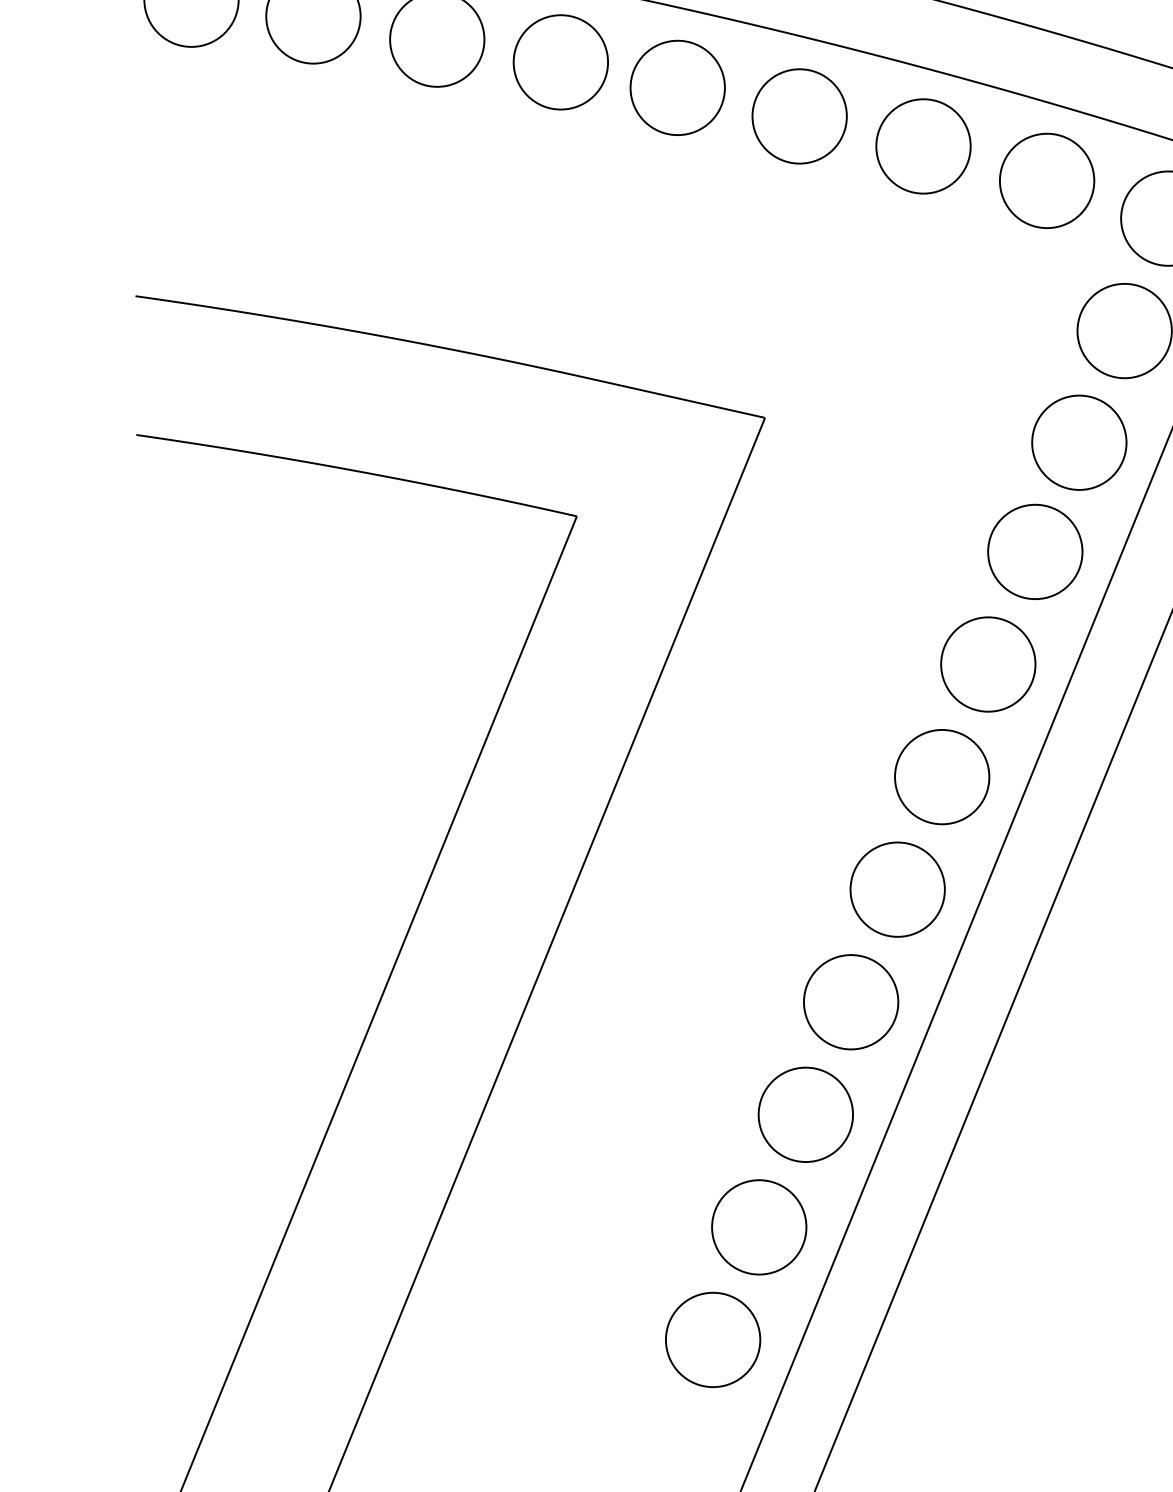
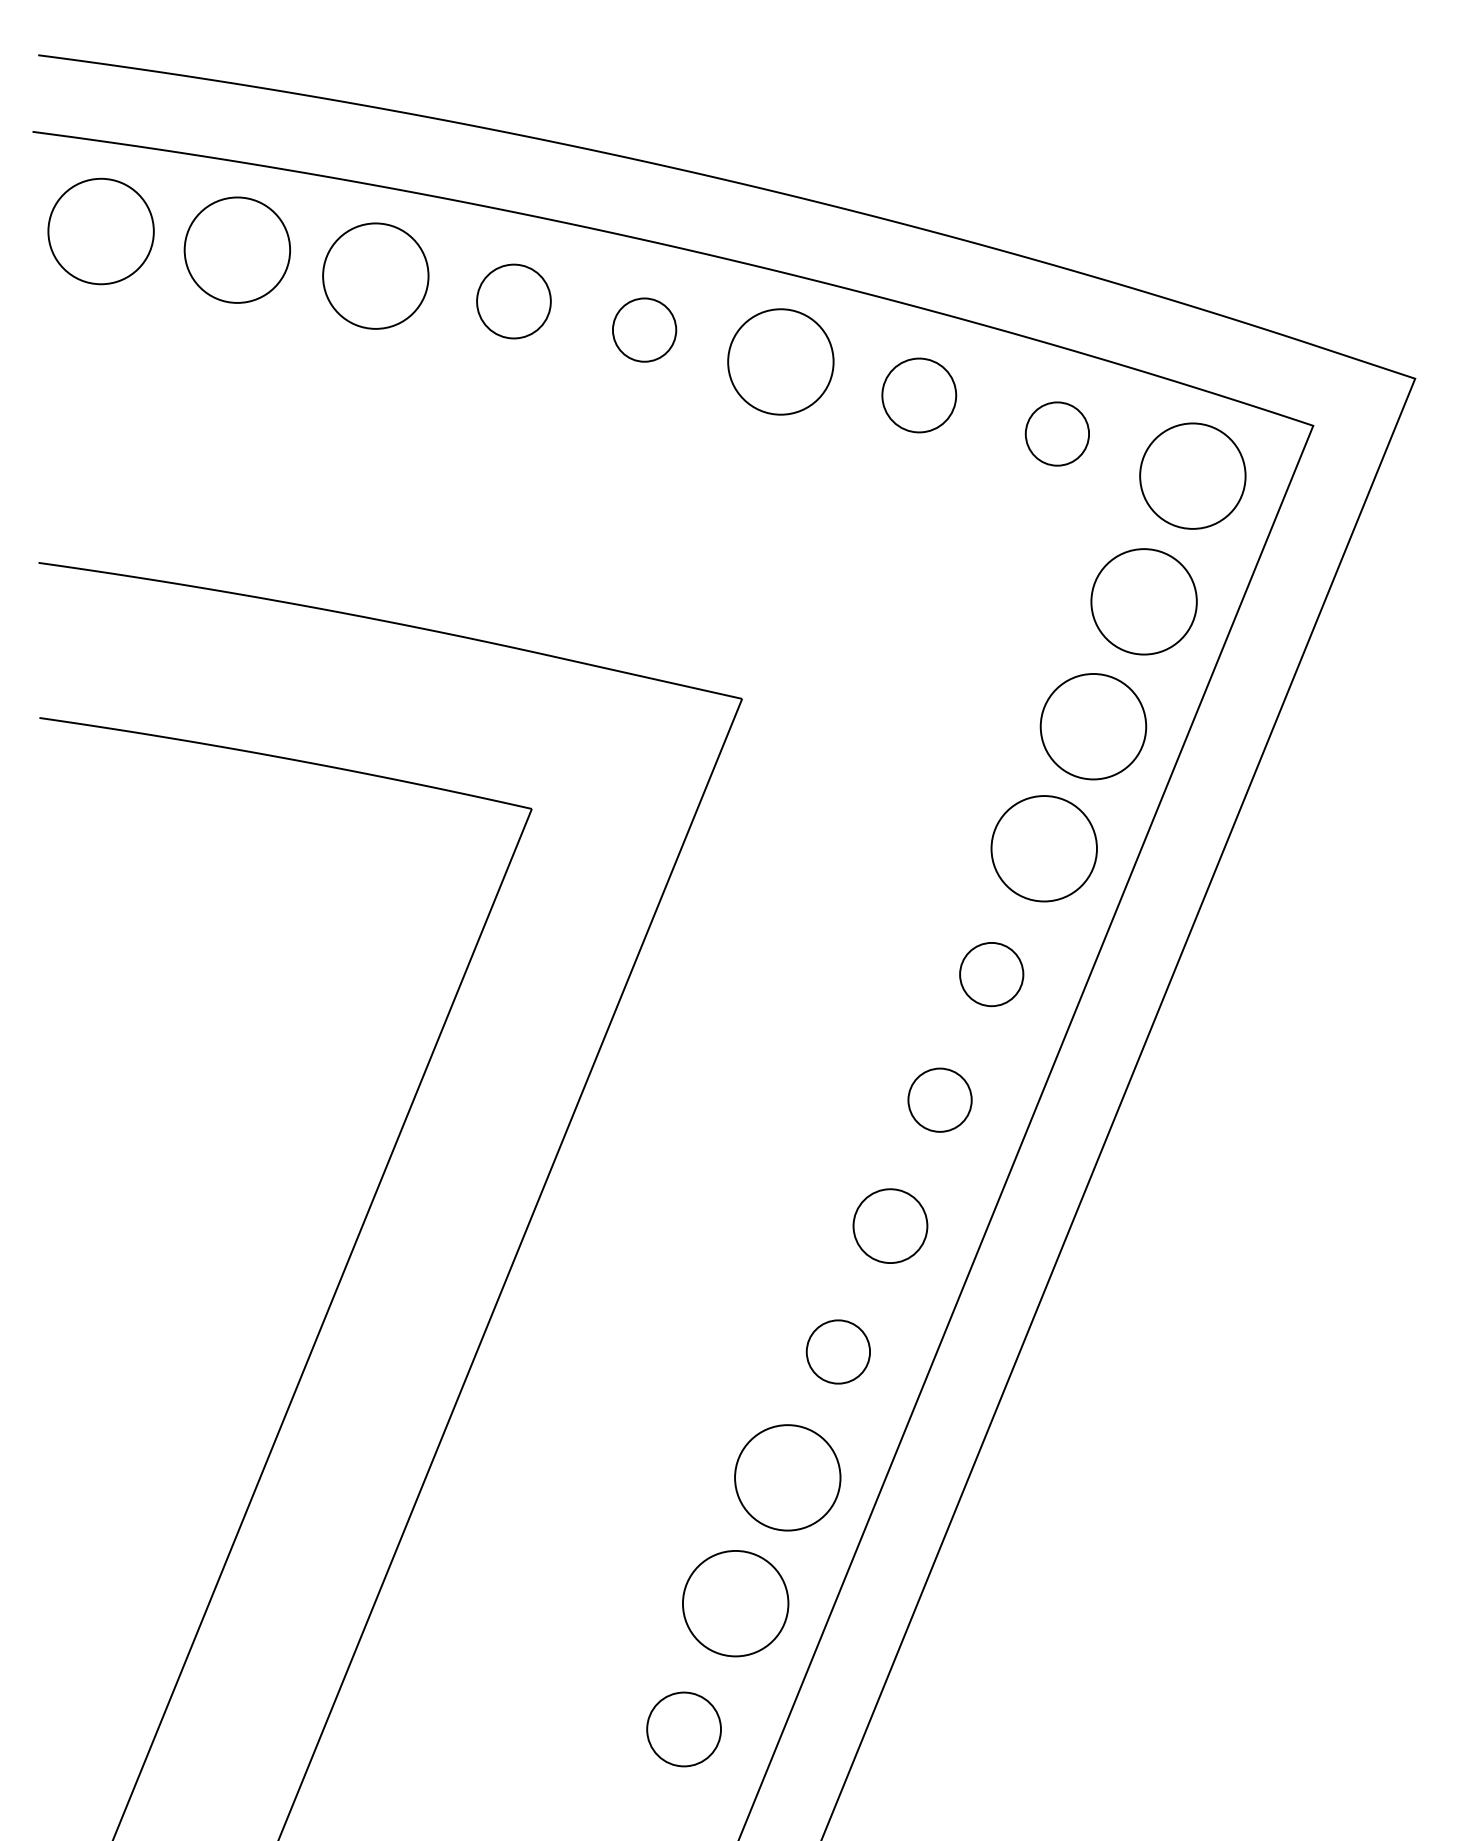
circle: (560, 62) -> (513, 301), size x0.7
circle: (677, 87) -> (644, 329), size x0.6
circle: (923, 146) -> (919, 395), size x0.7
circle: (1047, 180) -> (1057, 433), size x0.6
circle: (988, 664) -> (991, 974), size x0.6
circle: (941, 776) -> (939, 1099), size x0.6
circle: (897, 889) -> (890, 1225), size x0.7
circle: (851, 1001) -> (838, 1351), size x0.6
circle: (712, 1339) -> (683, 1729), size x0.7

